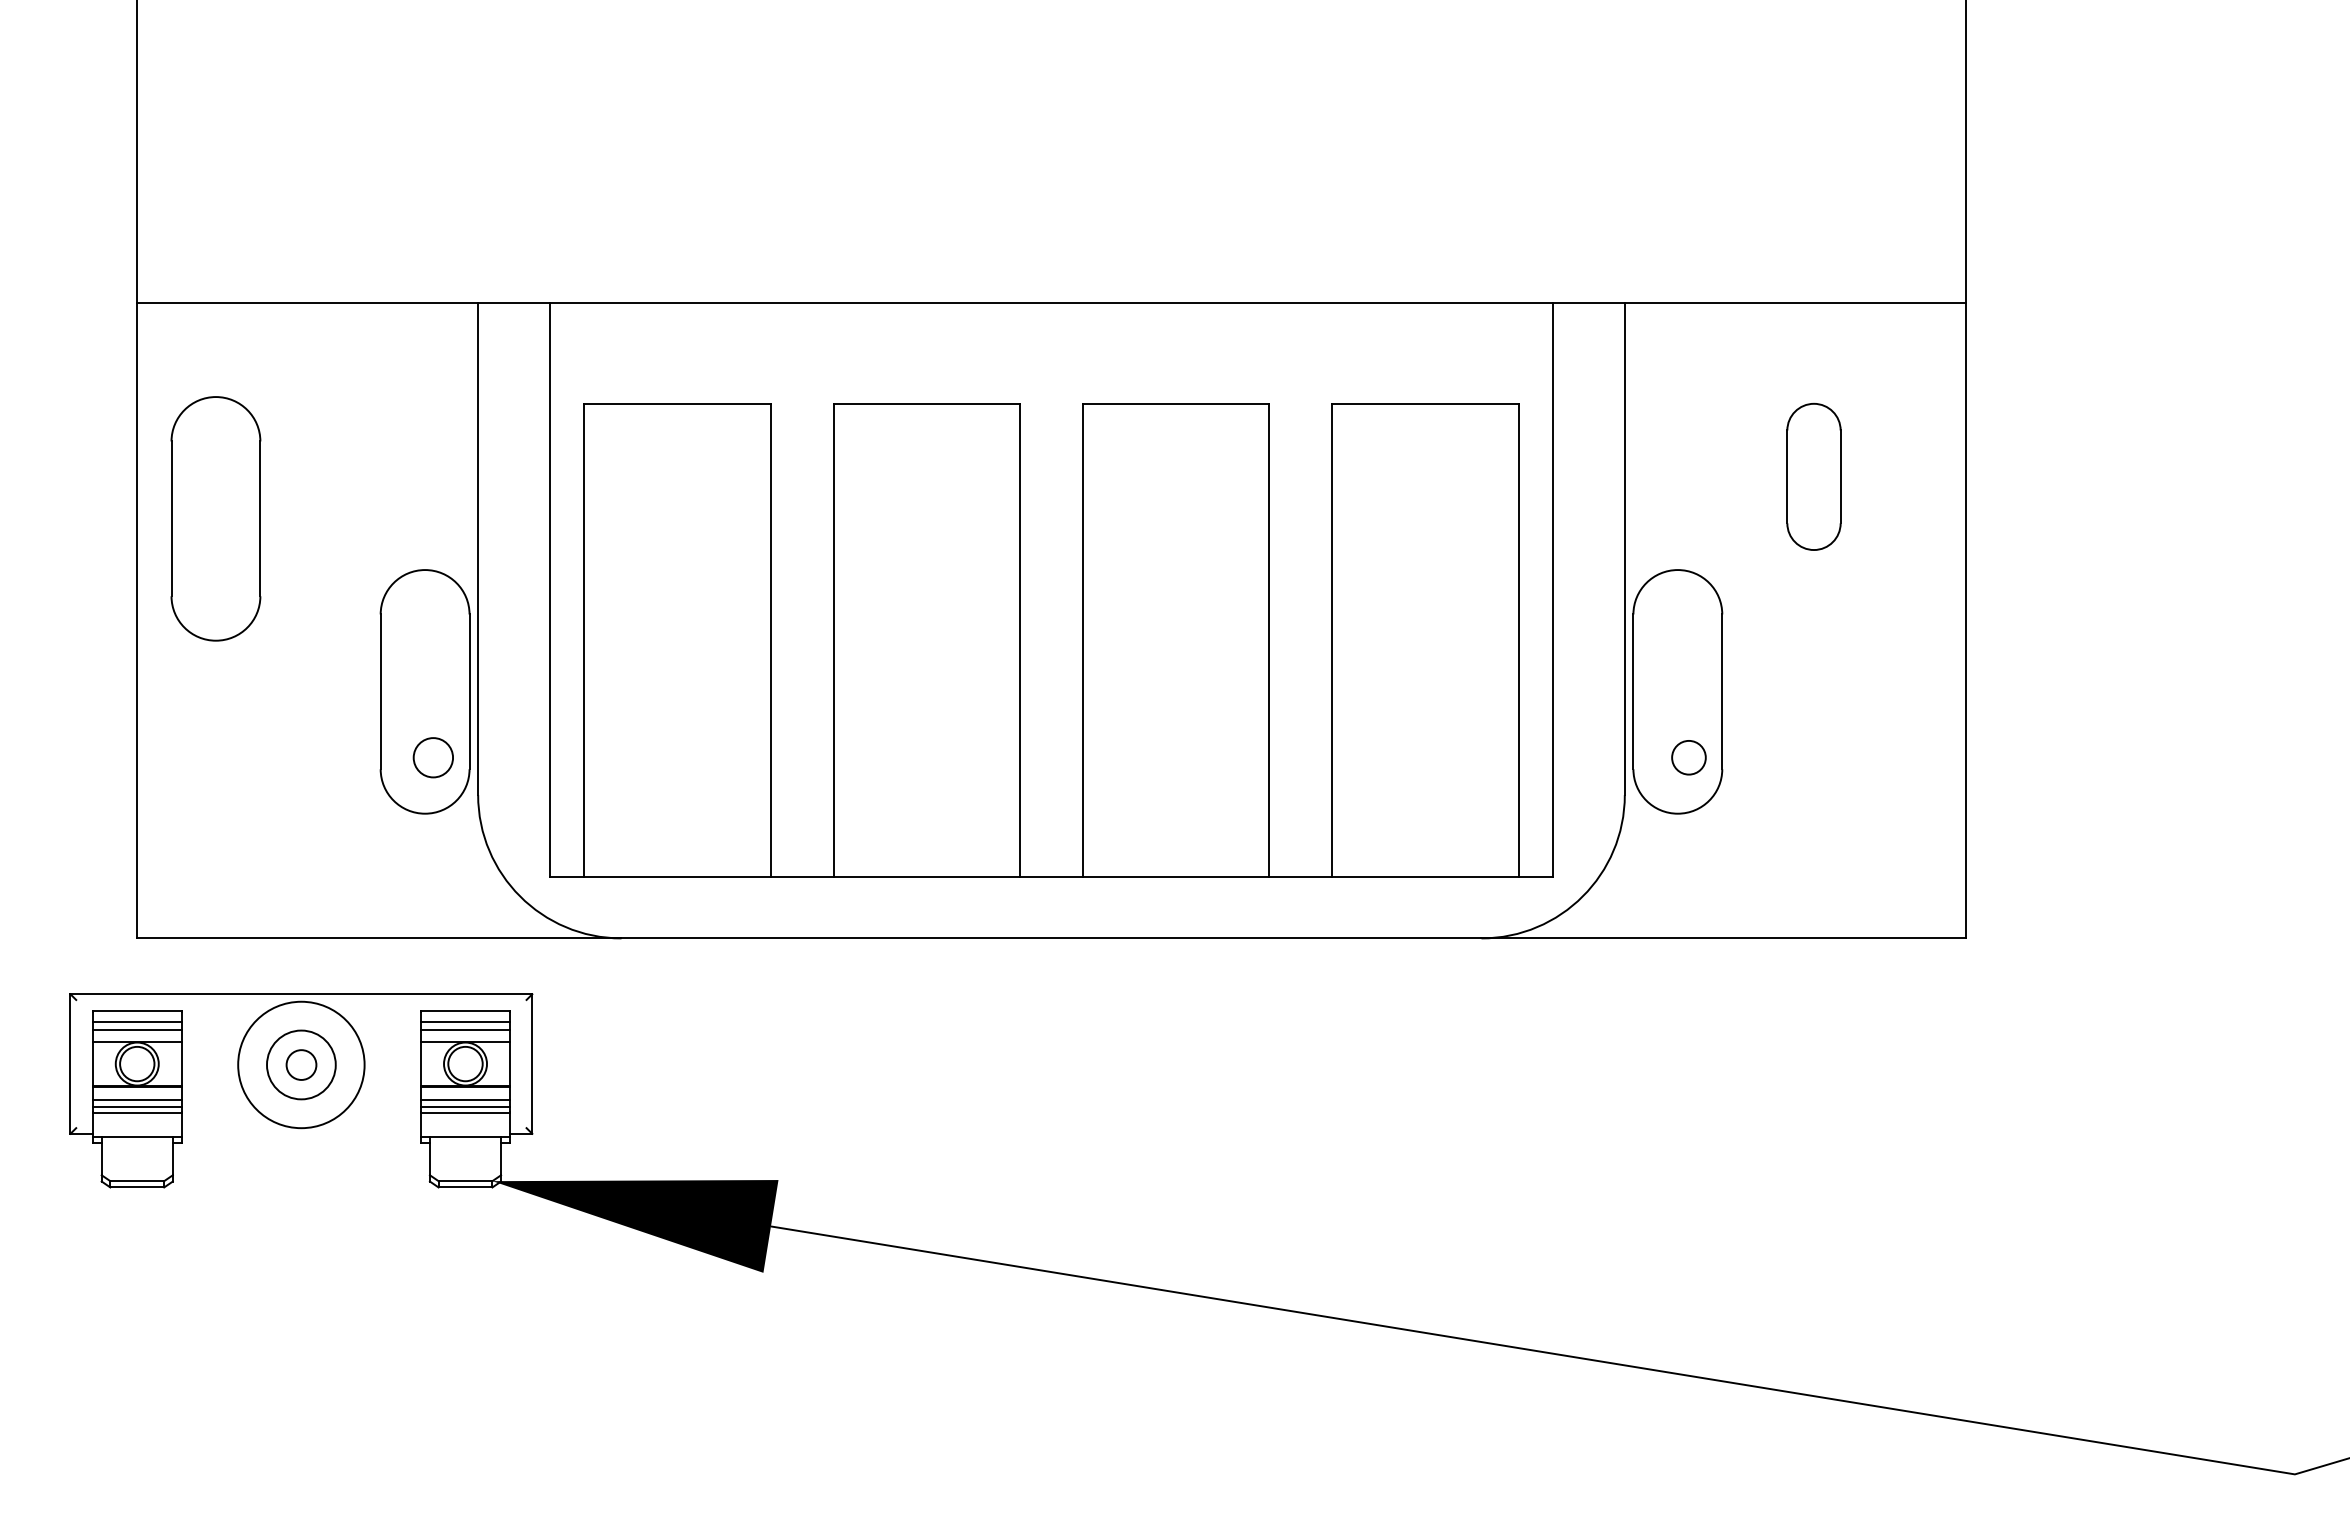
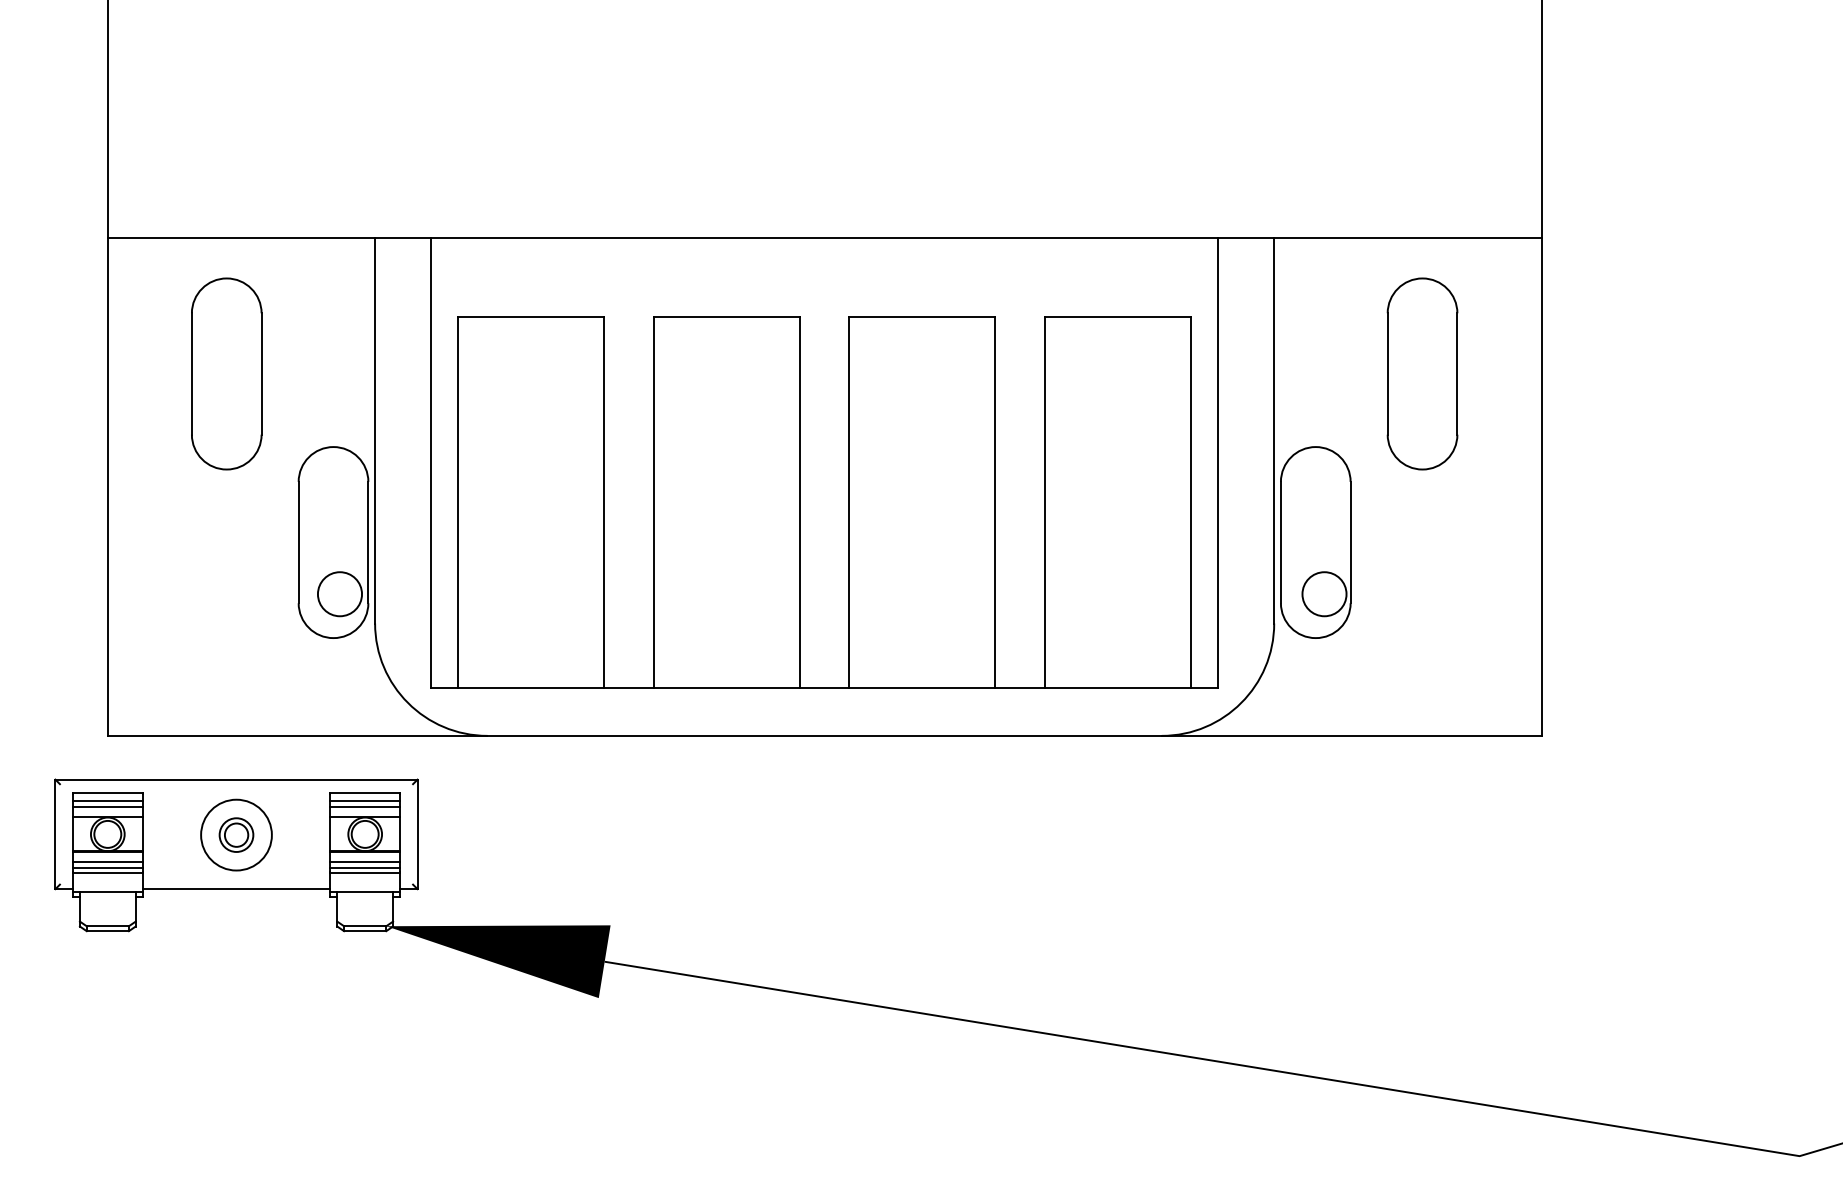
part: (1813, 476) -> (1422, 373), size x1.67
part: (215, 518) -> (226, 373), moved
circle: (433, 757) -> (340, 594), size x1.43
circle: (1688, 757) -> (1324, 594), size x1.67
circle: (300, 1064) -> (235, 834), size x0.62
circle: (301, 1064) -> (236, 834), size x0.71
line: (301, 1133) -> (236, 888), added

